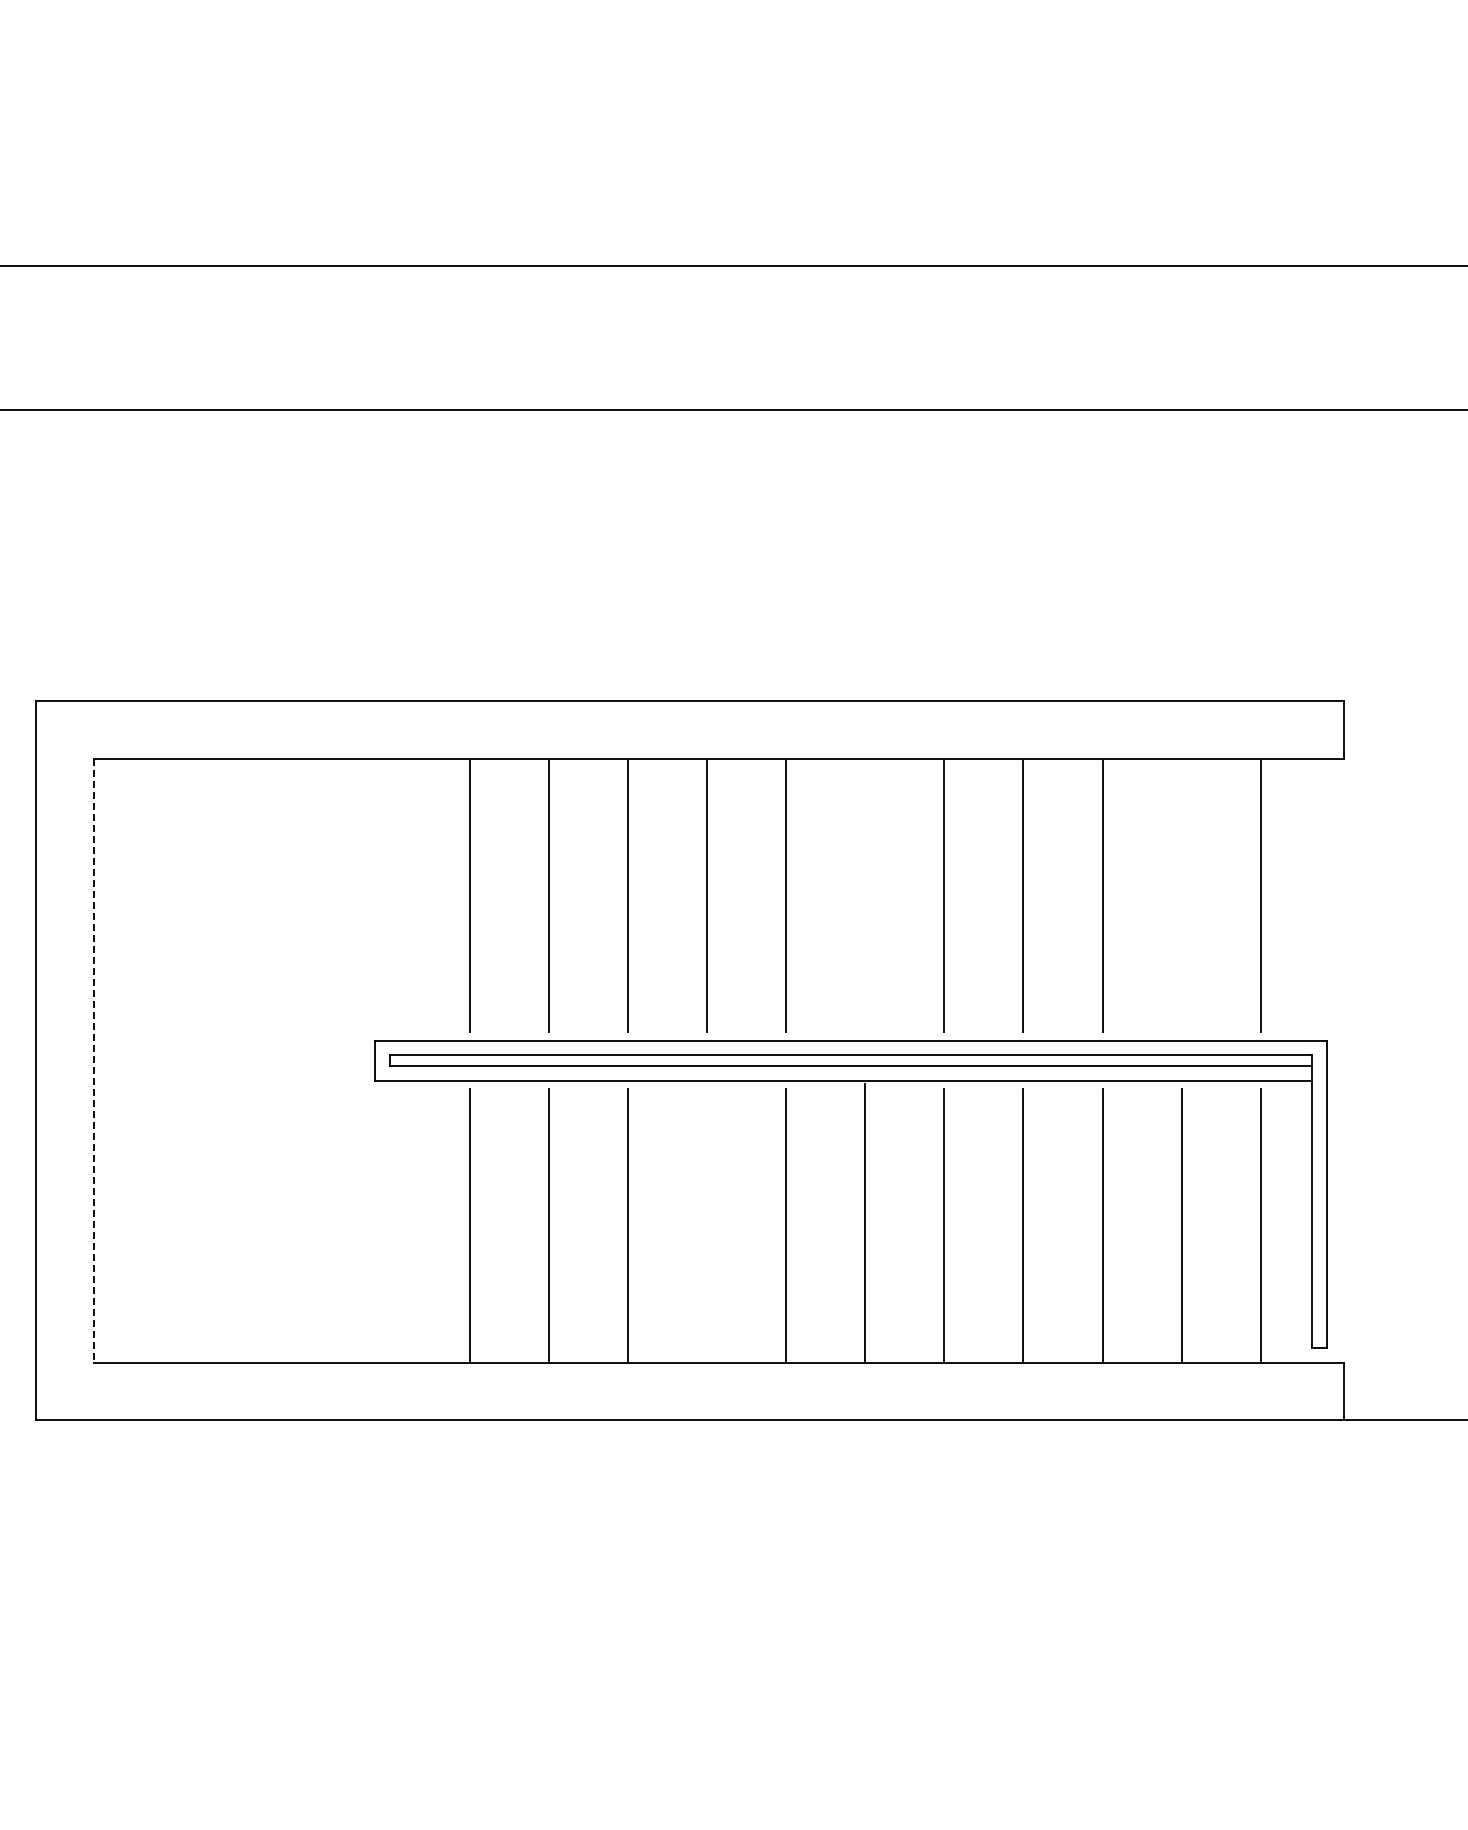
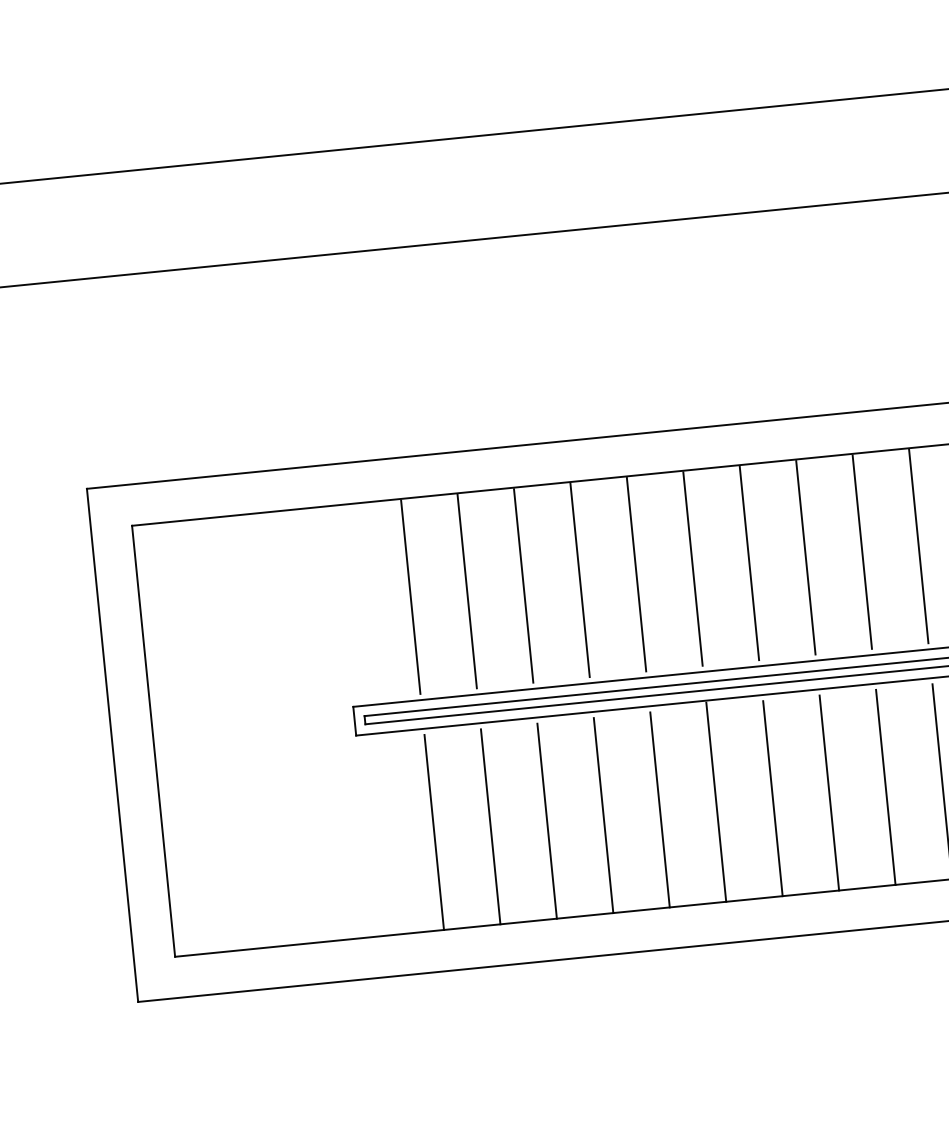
line: (865, 896) -> (693, 569), added
line: (1181, 896) -> (918, 546), added
line: (93, 1060) -> (153, 741), dashed -> solid
line: (707, 1225) -> (603, 815), added

